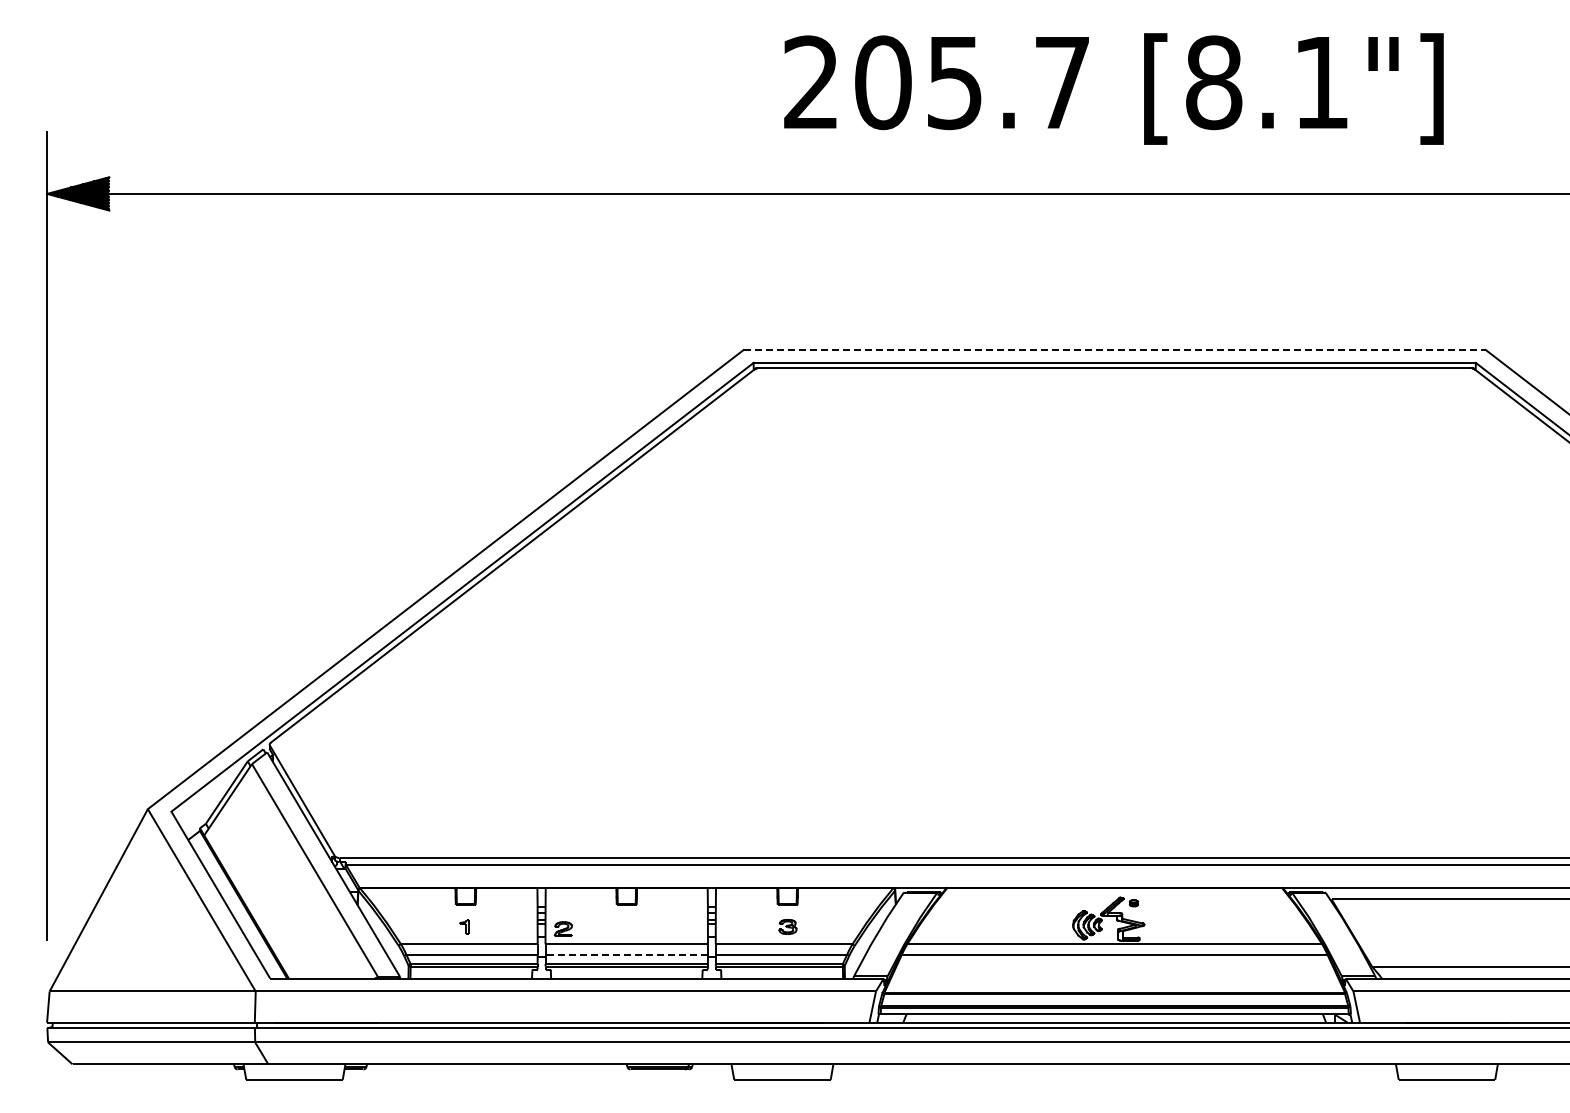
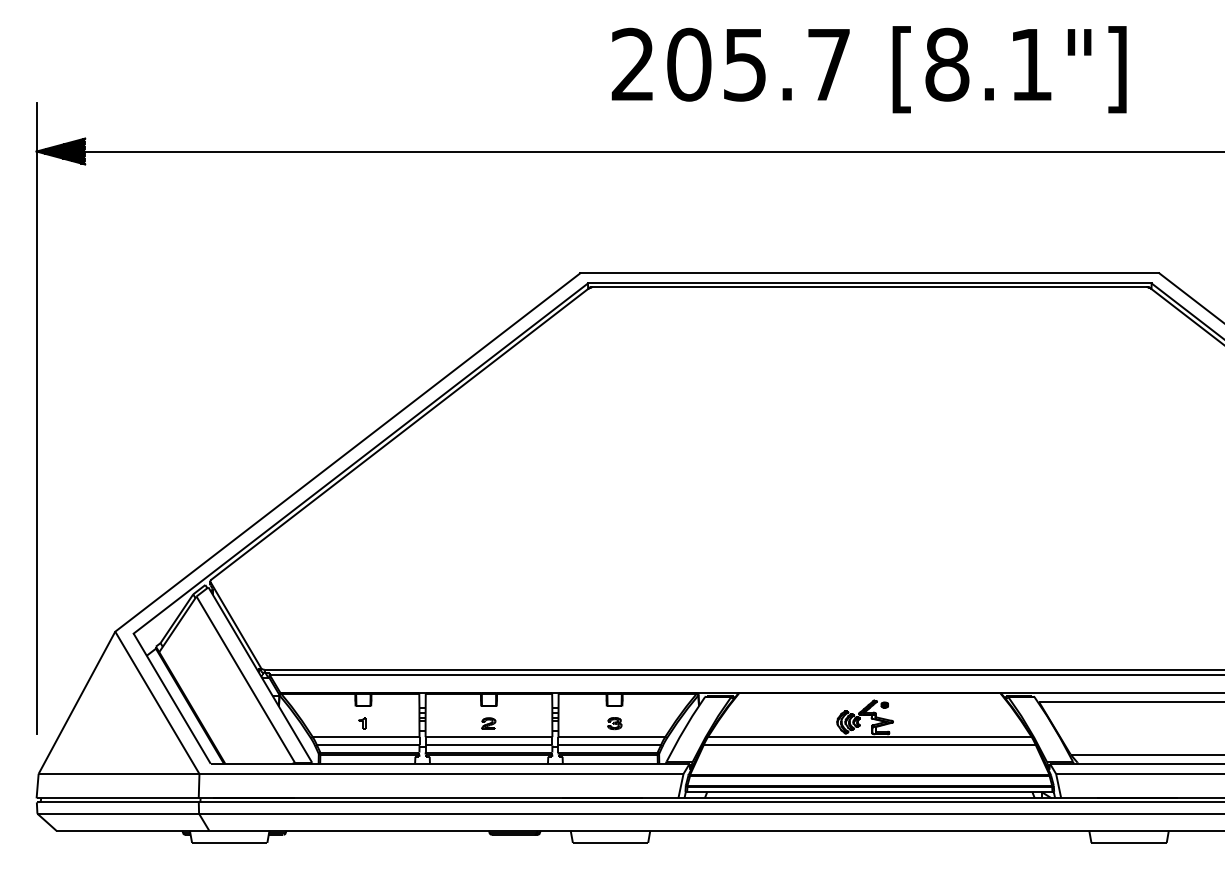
line: (1115, 349) -> (870, 272), dashed -> solid
part: (563, 928) -> (488, 723), moved
line: (626, 954) -> (488, 745), dashed -> solid

